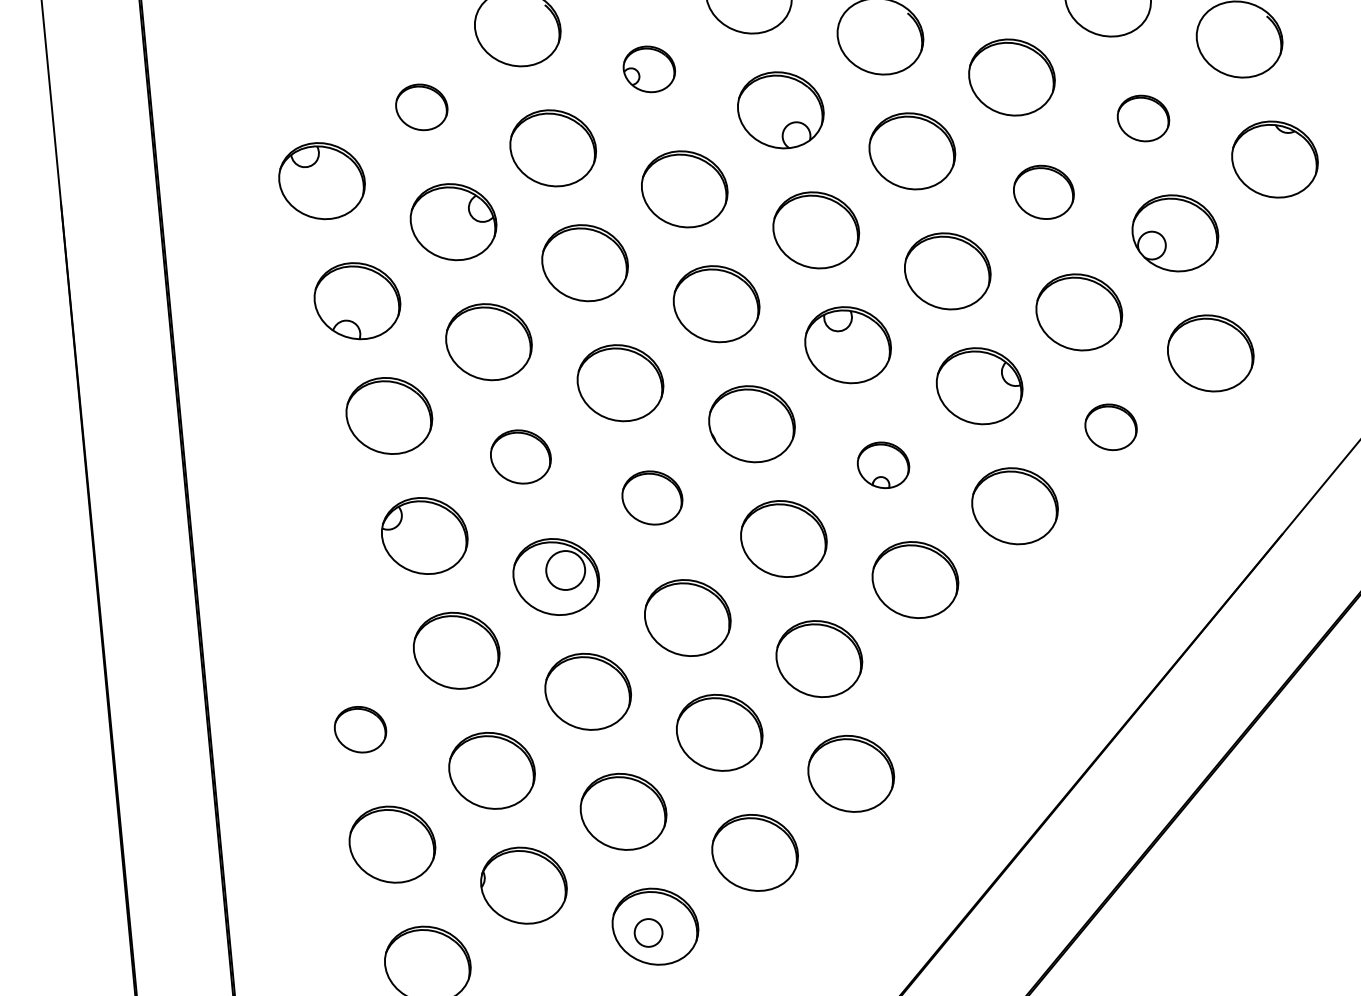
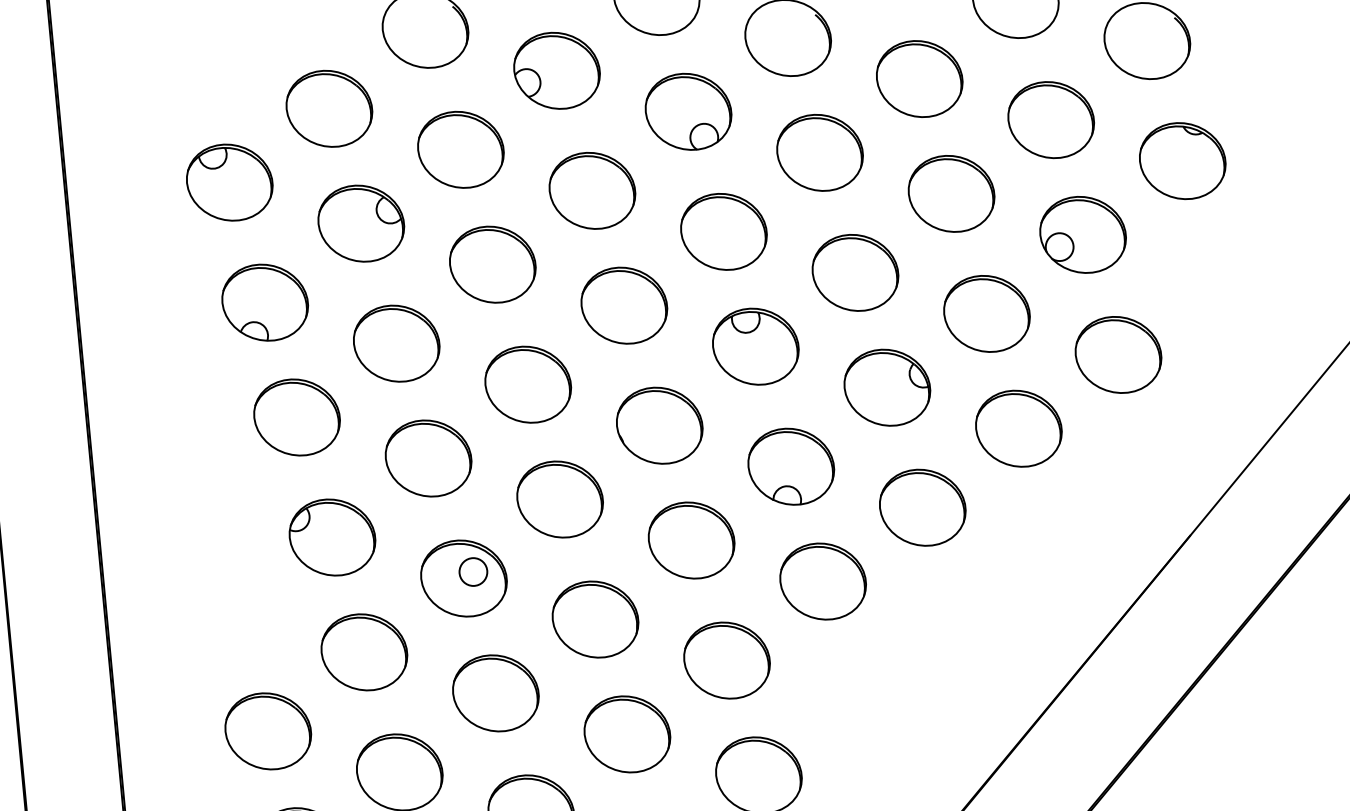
part: (649, 69) -> (557, 71), size x1.67
part: (421, 107) -> (329, 109), size x1.67
part: (1143, 118) -> (1051, 120), size x1.67
part: (1043, 192) -> (951, 194), size x1.43
part: (1110, 427) -> (1018, 429), size x1.67
part: (520, 456) -> (428, 458), size x1.43
part: (883, 465) -> (791, 467), size x1.67
part: (652, 497) -> (560, 499), size x1.43
circle: (565, 570) -> (473, 572), size x0.71
part: (360, 729) -> (268, 731), size x1.67

